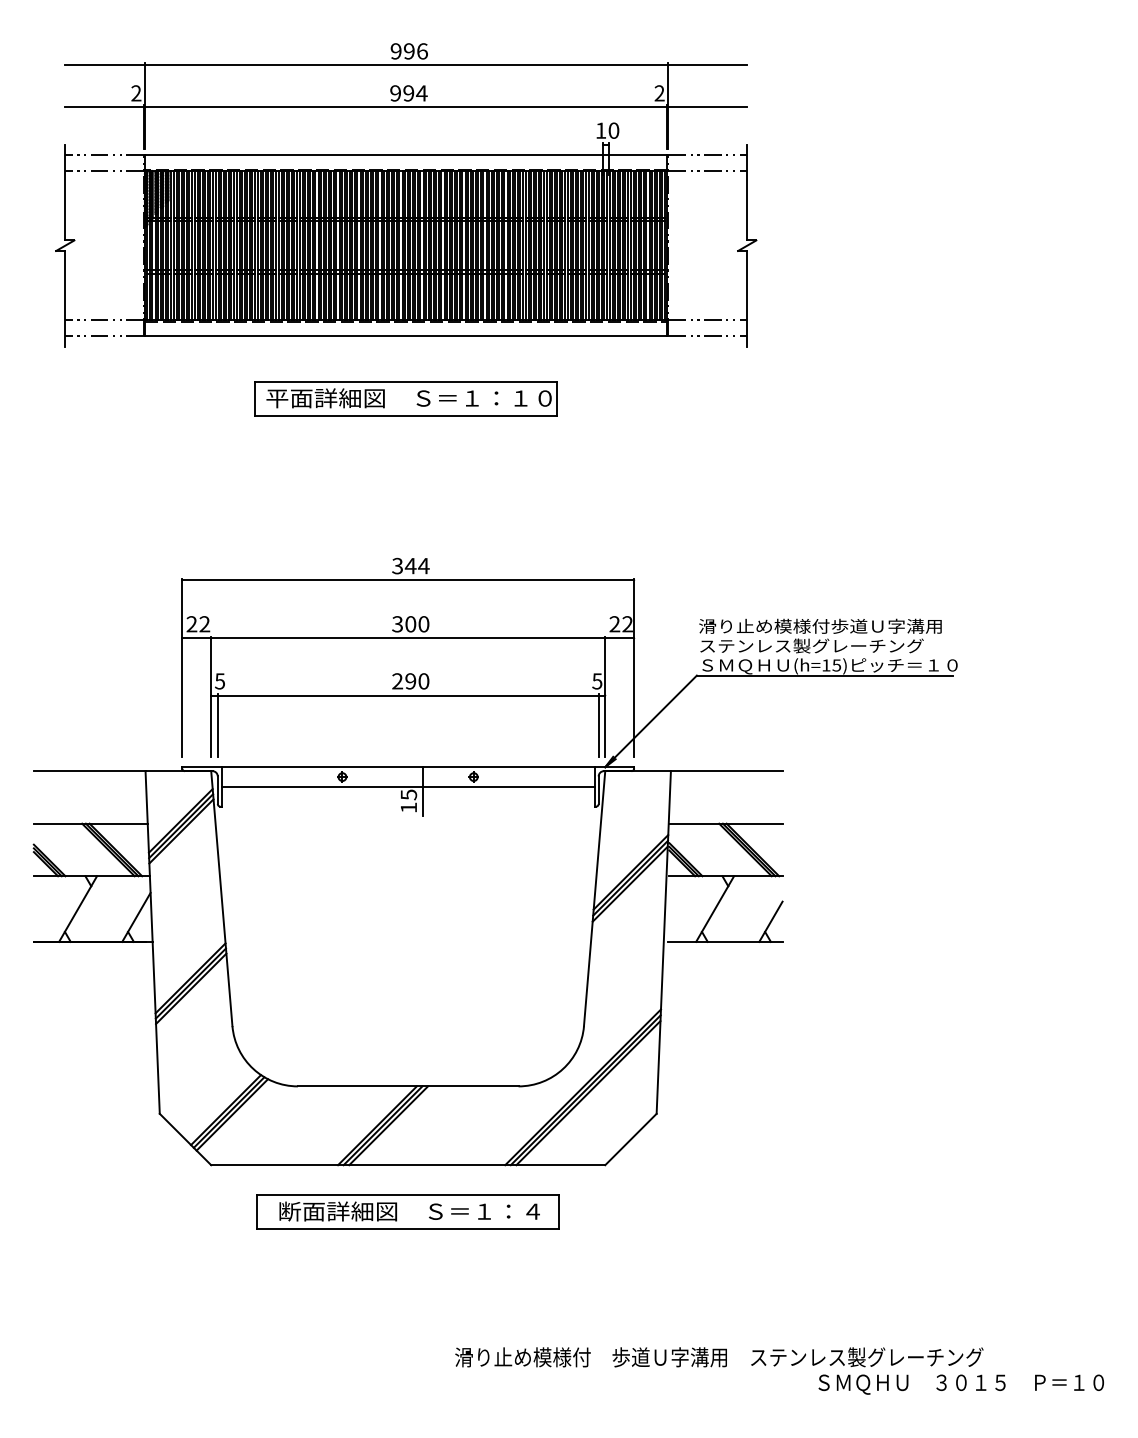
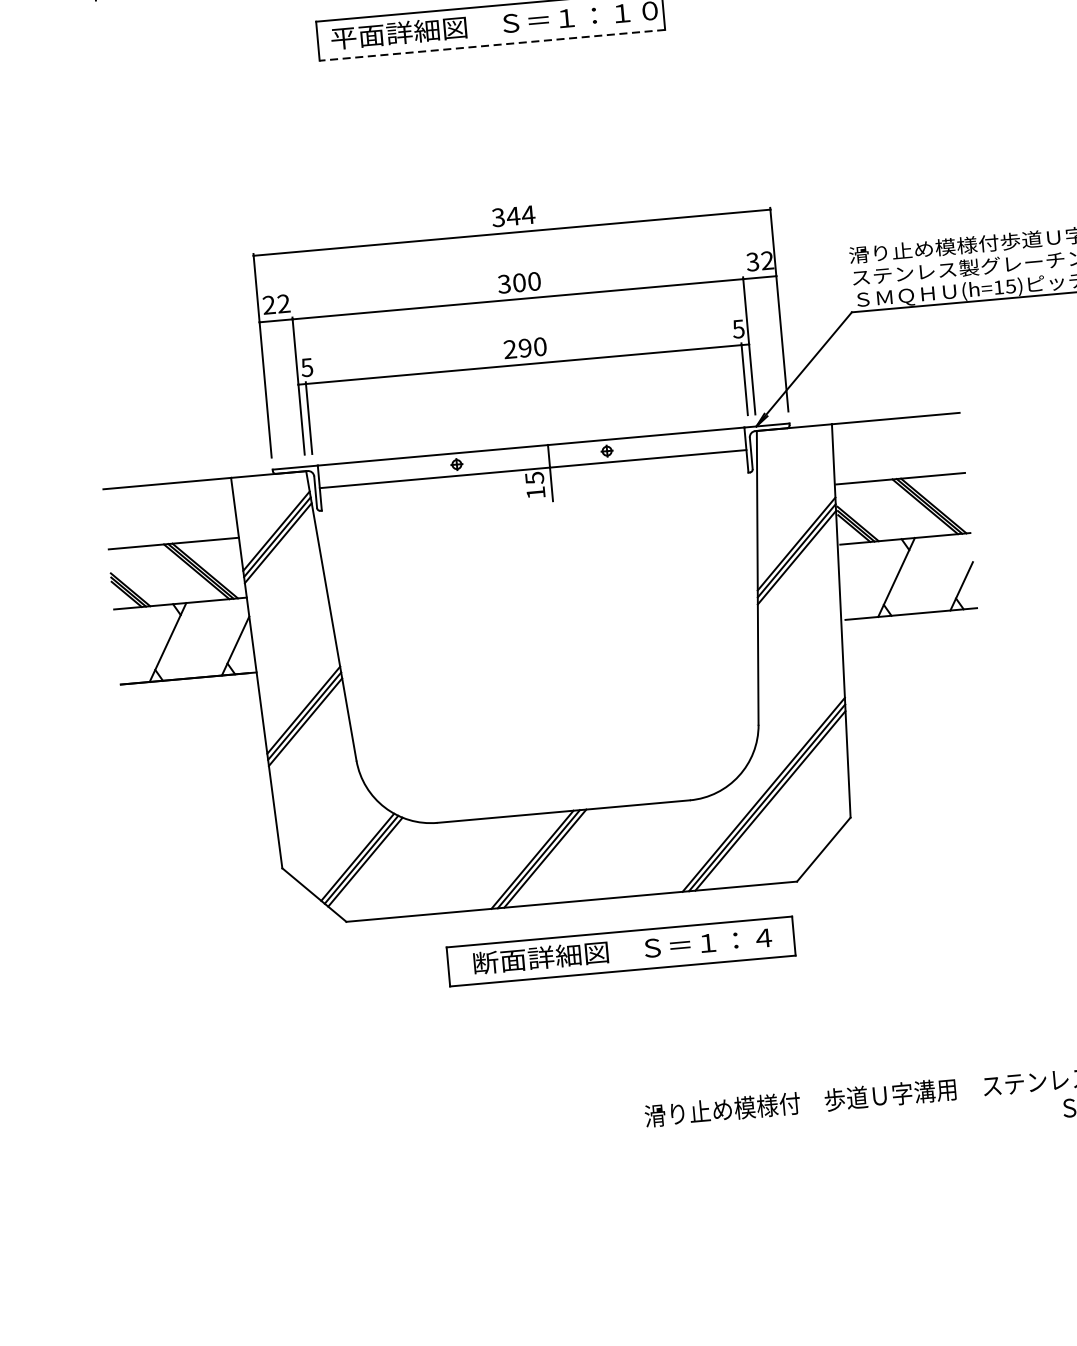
line: (405, 416) -> (492, 45), solid -> dashed
text: (614, 624) -> (752, 262), 22 -> 32
part: (407, 1211) -> (620, 950), moved

